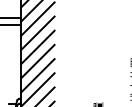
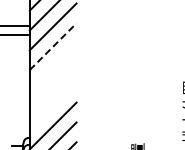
line: (38, 33) -> (53, 46), solid -> dashed
line: (37, 47) -> (52, 66), removed
line: (37, 61) -> (52, 85), removed
line: (37, 75) -> (52, 105), removed

